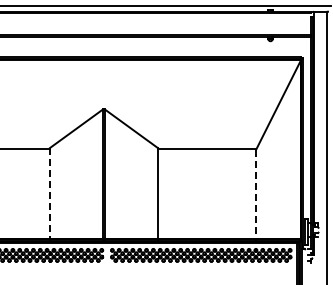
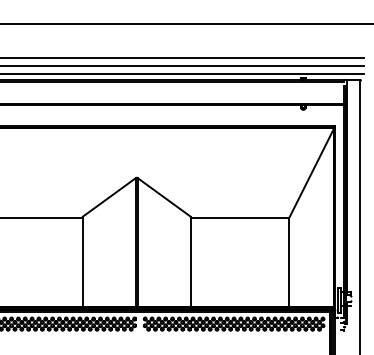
line: (49, 193) -> (82, 262), dashed -> solid
line: (256, 193) -> (289, 262), dashed -> solid

